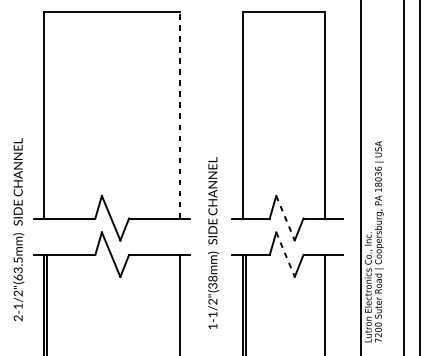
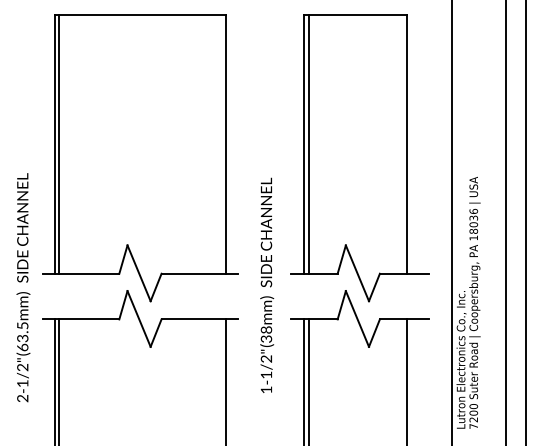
line: (47, 115) -> (59, 144), added
line: (180, 115) -> (225, 144), dashed -> solid
line: (246, 115) -> (308, 144), added
line: (285, 218) -> (357, 273), dashed -> solid
text: (213, 242) -> (267, 284), moved
line: (285, 255) -> (357, 319), dashed -> solid

